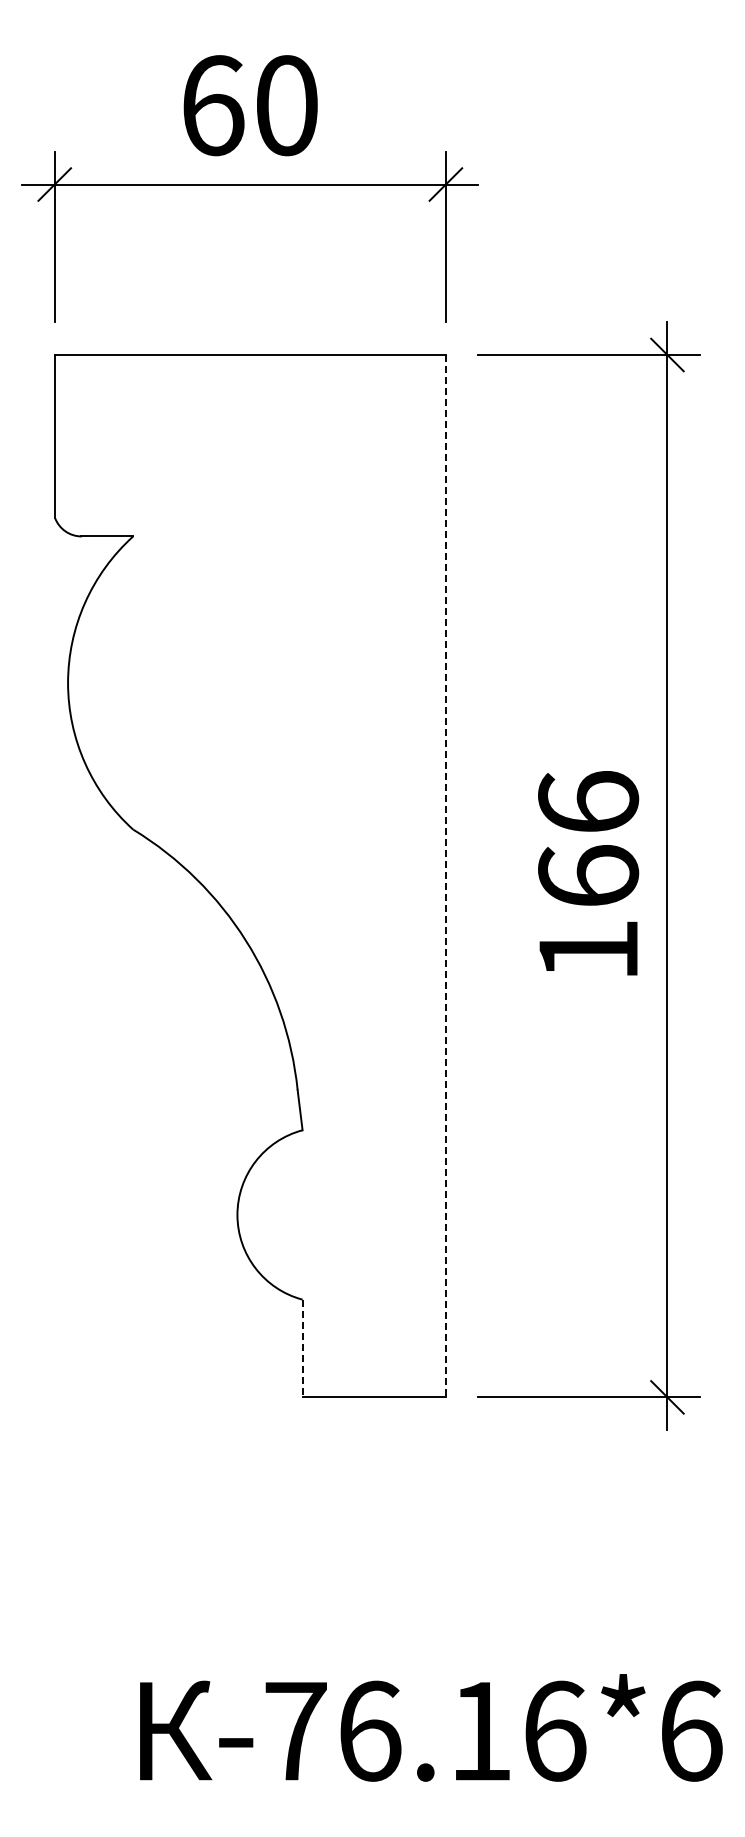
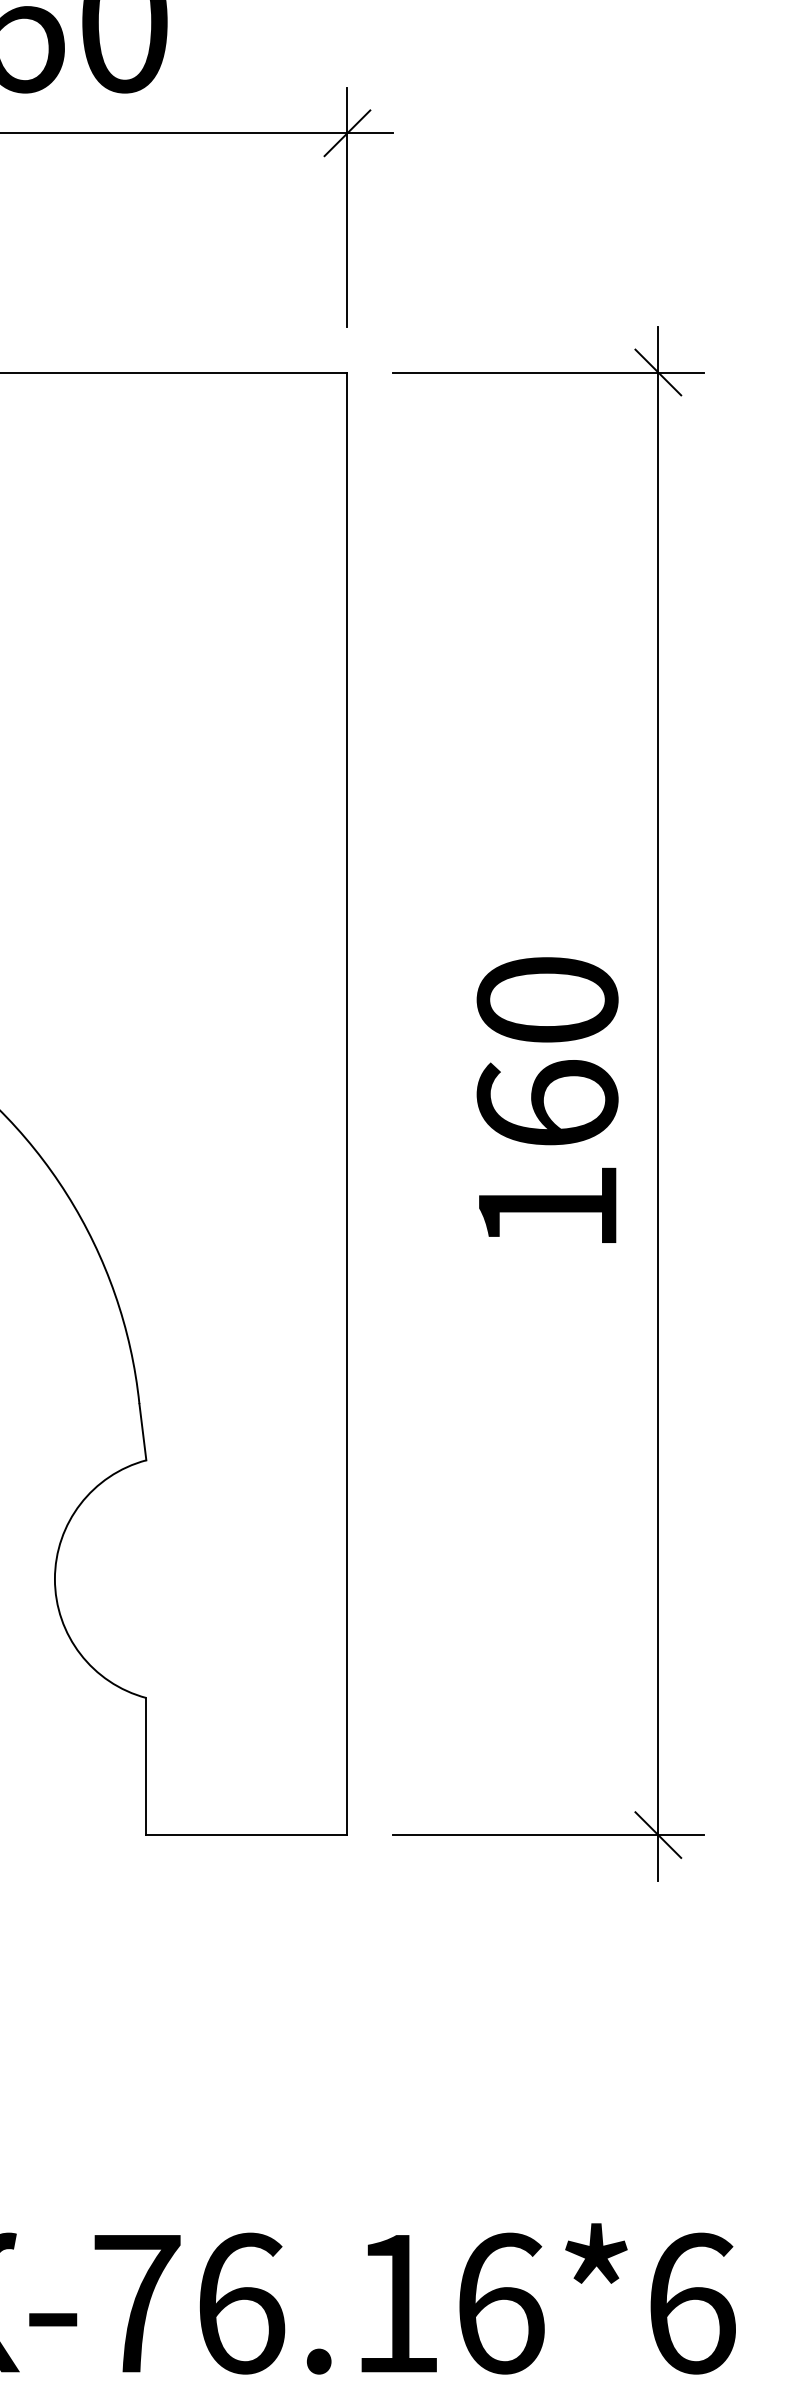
text: (588, 801) -> (547, 998), 166 -> 160
line: (445, 876) -> (346, 1104), dashed -> solid
line: (302, 1348) -> (146, 1766), dashed -> solid

